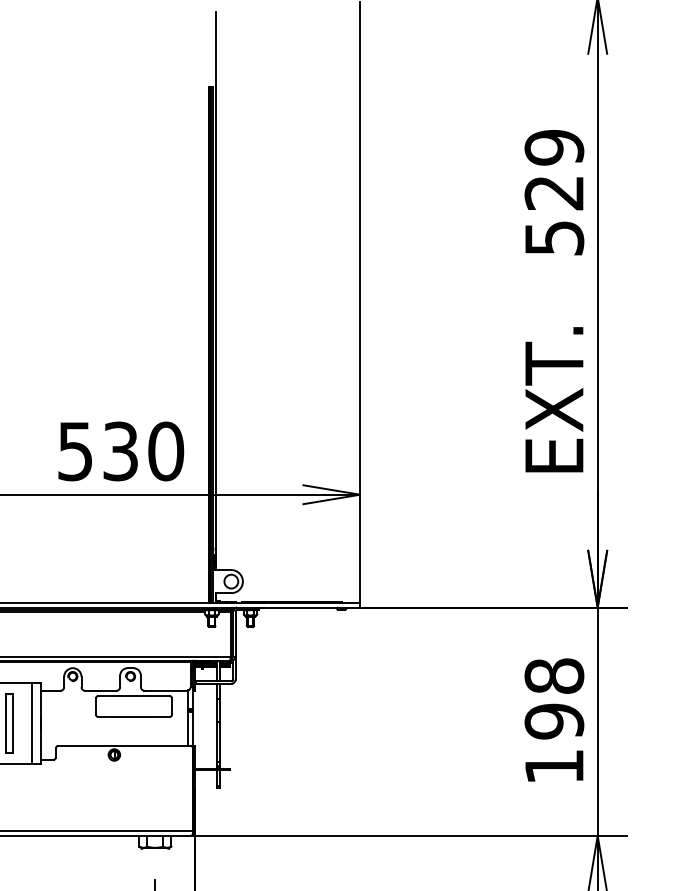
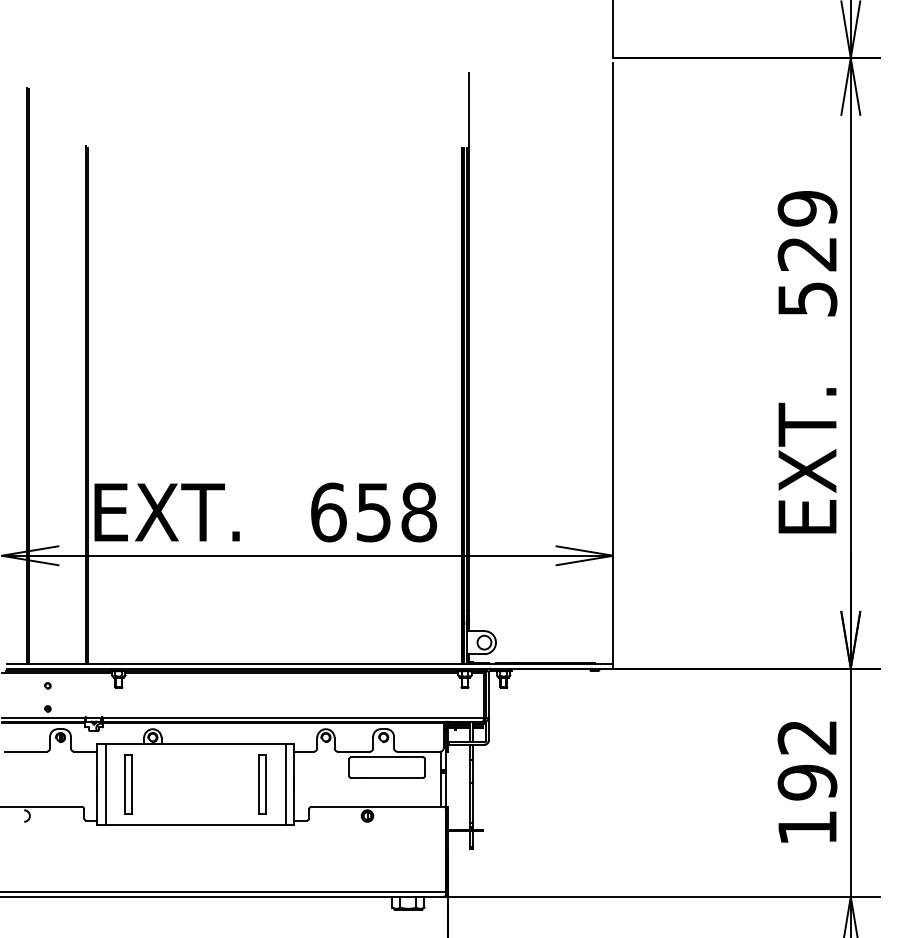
text: (121, 451) -> (374, 512), 530 -> 658
text: (554, 675) -> (807, 736), 198 -> 192

